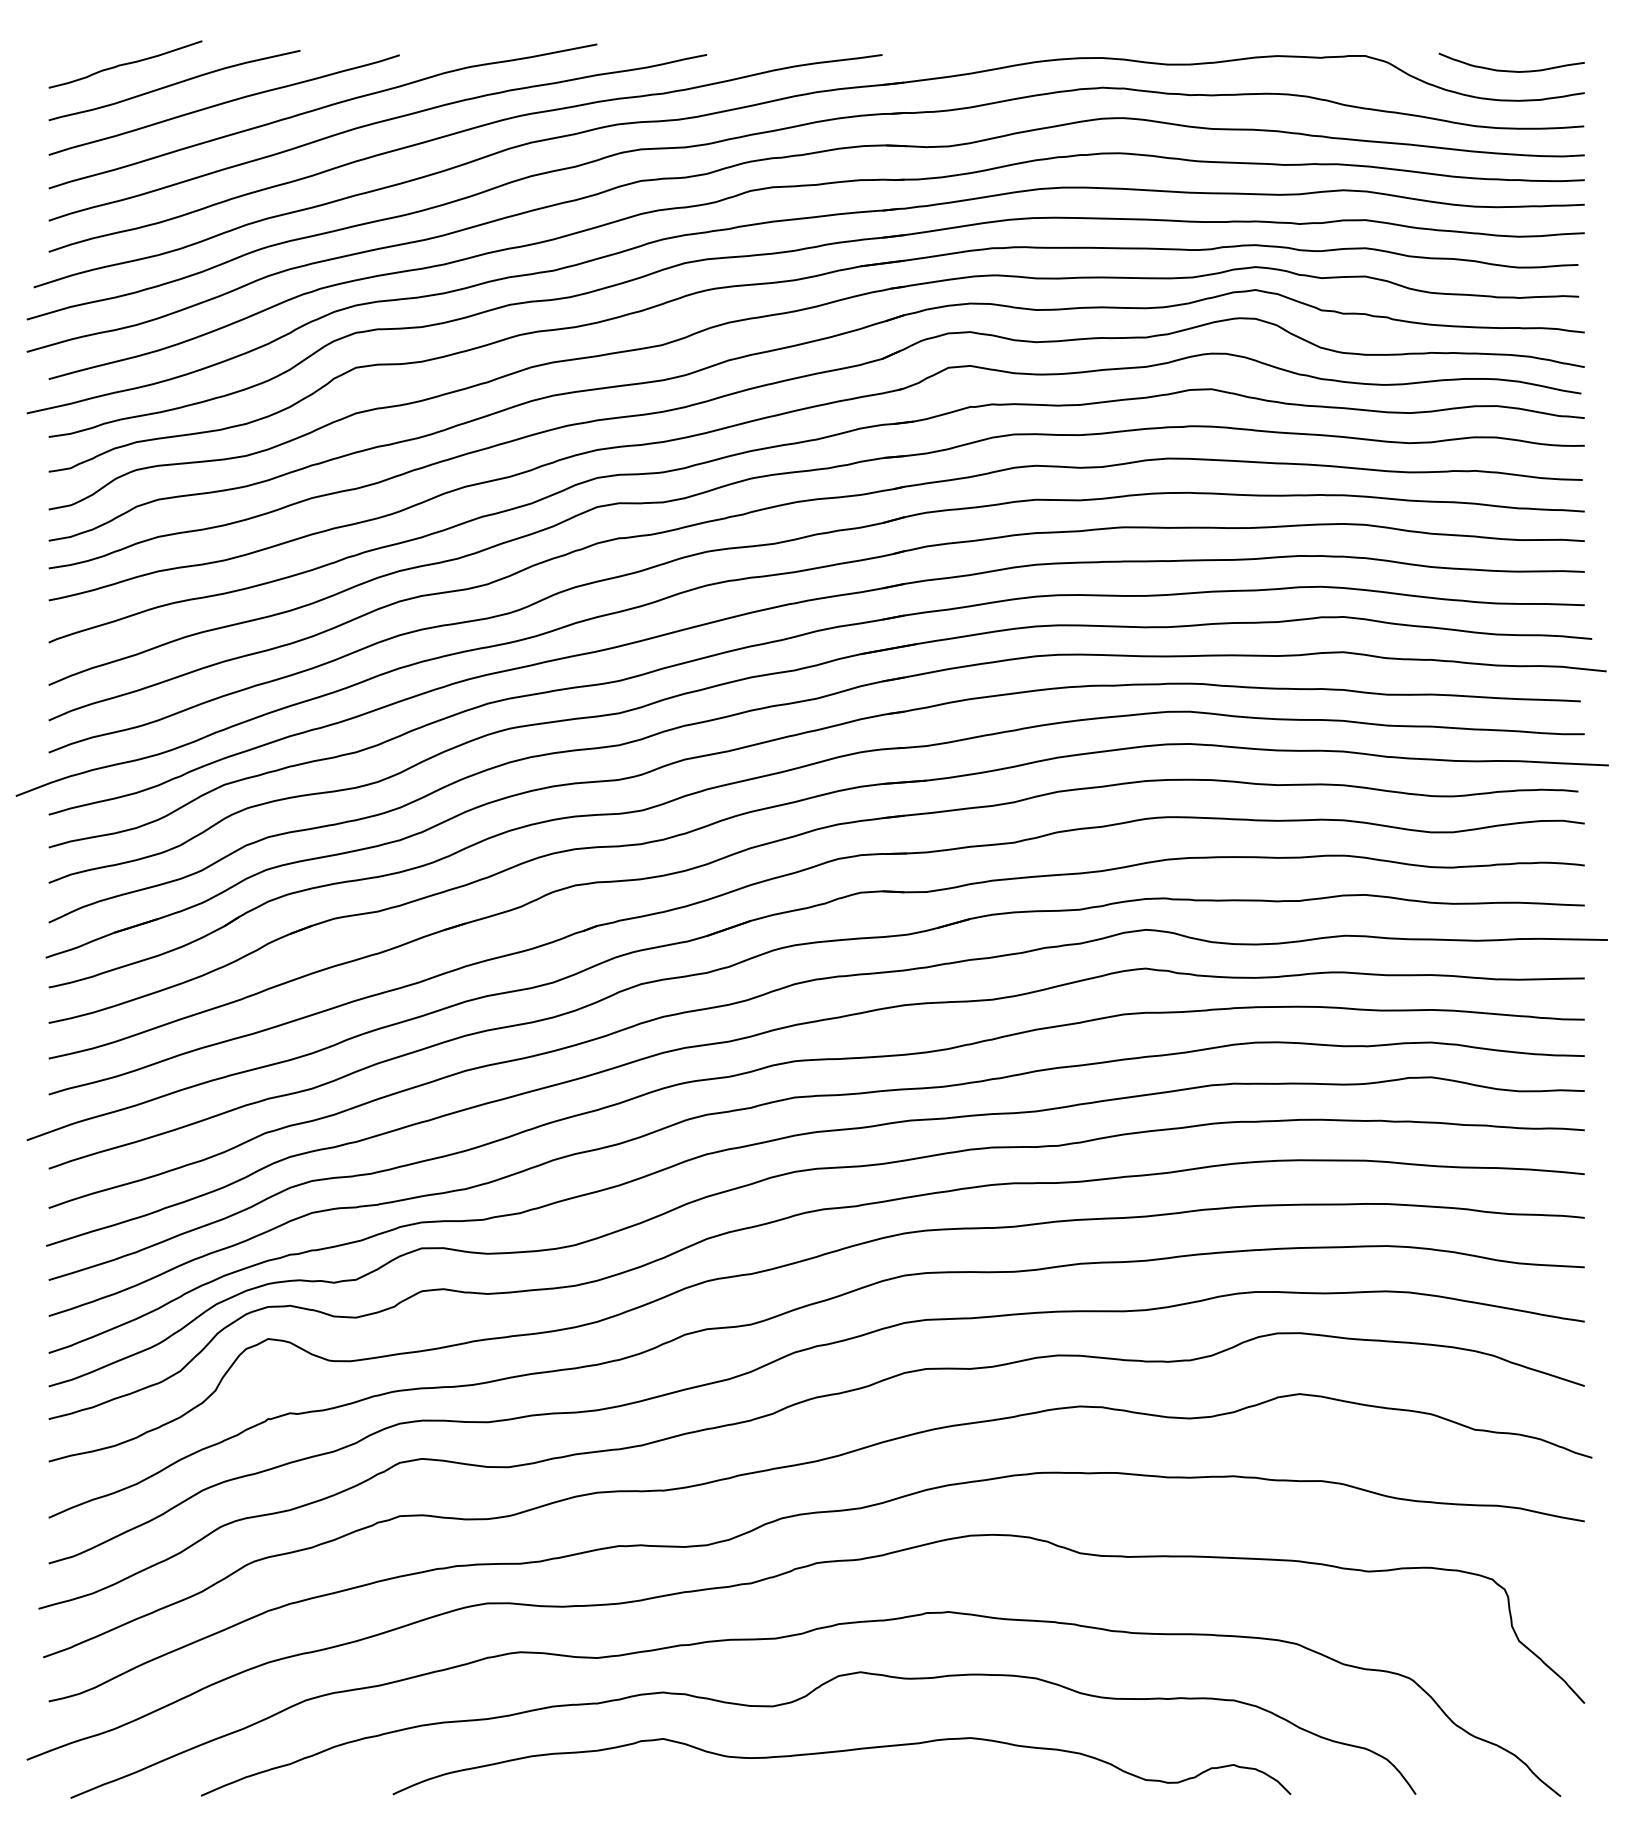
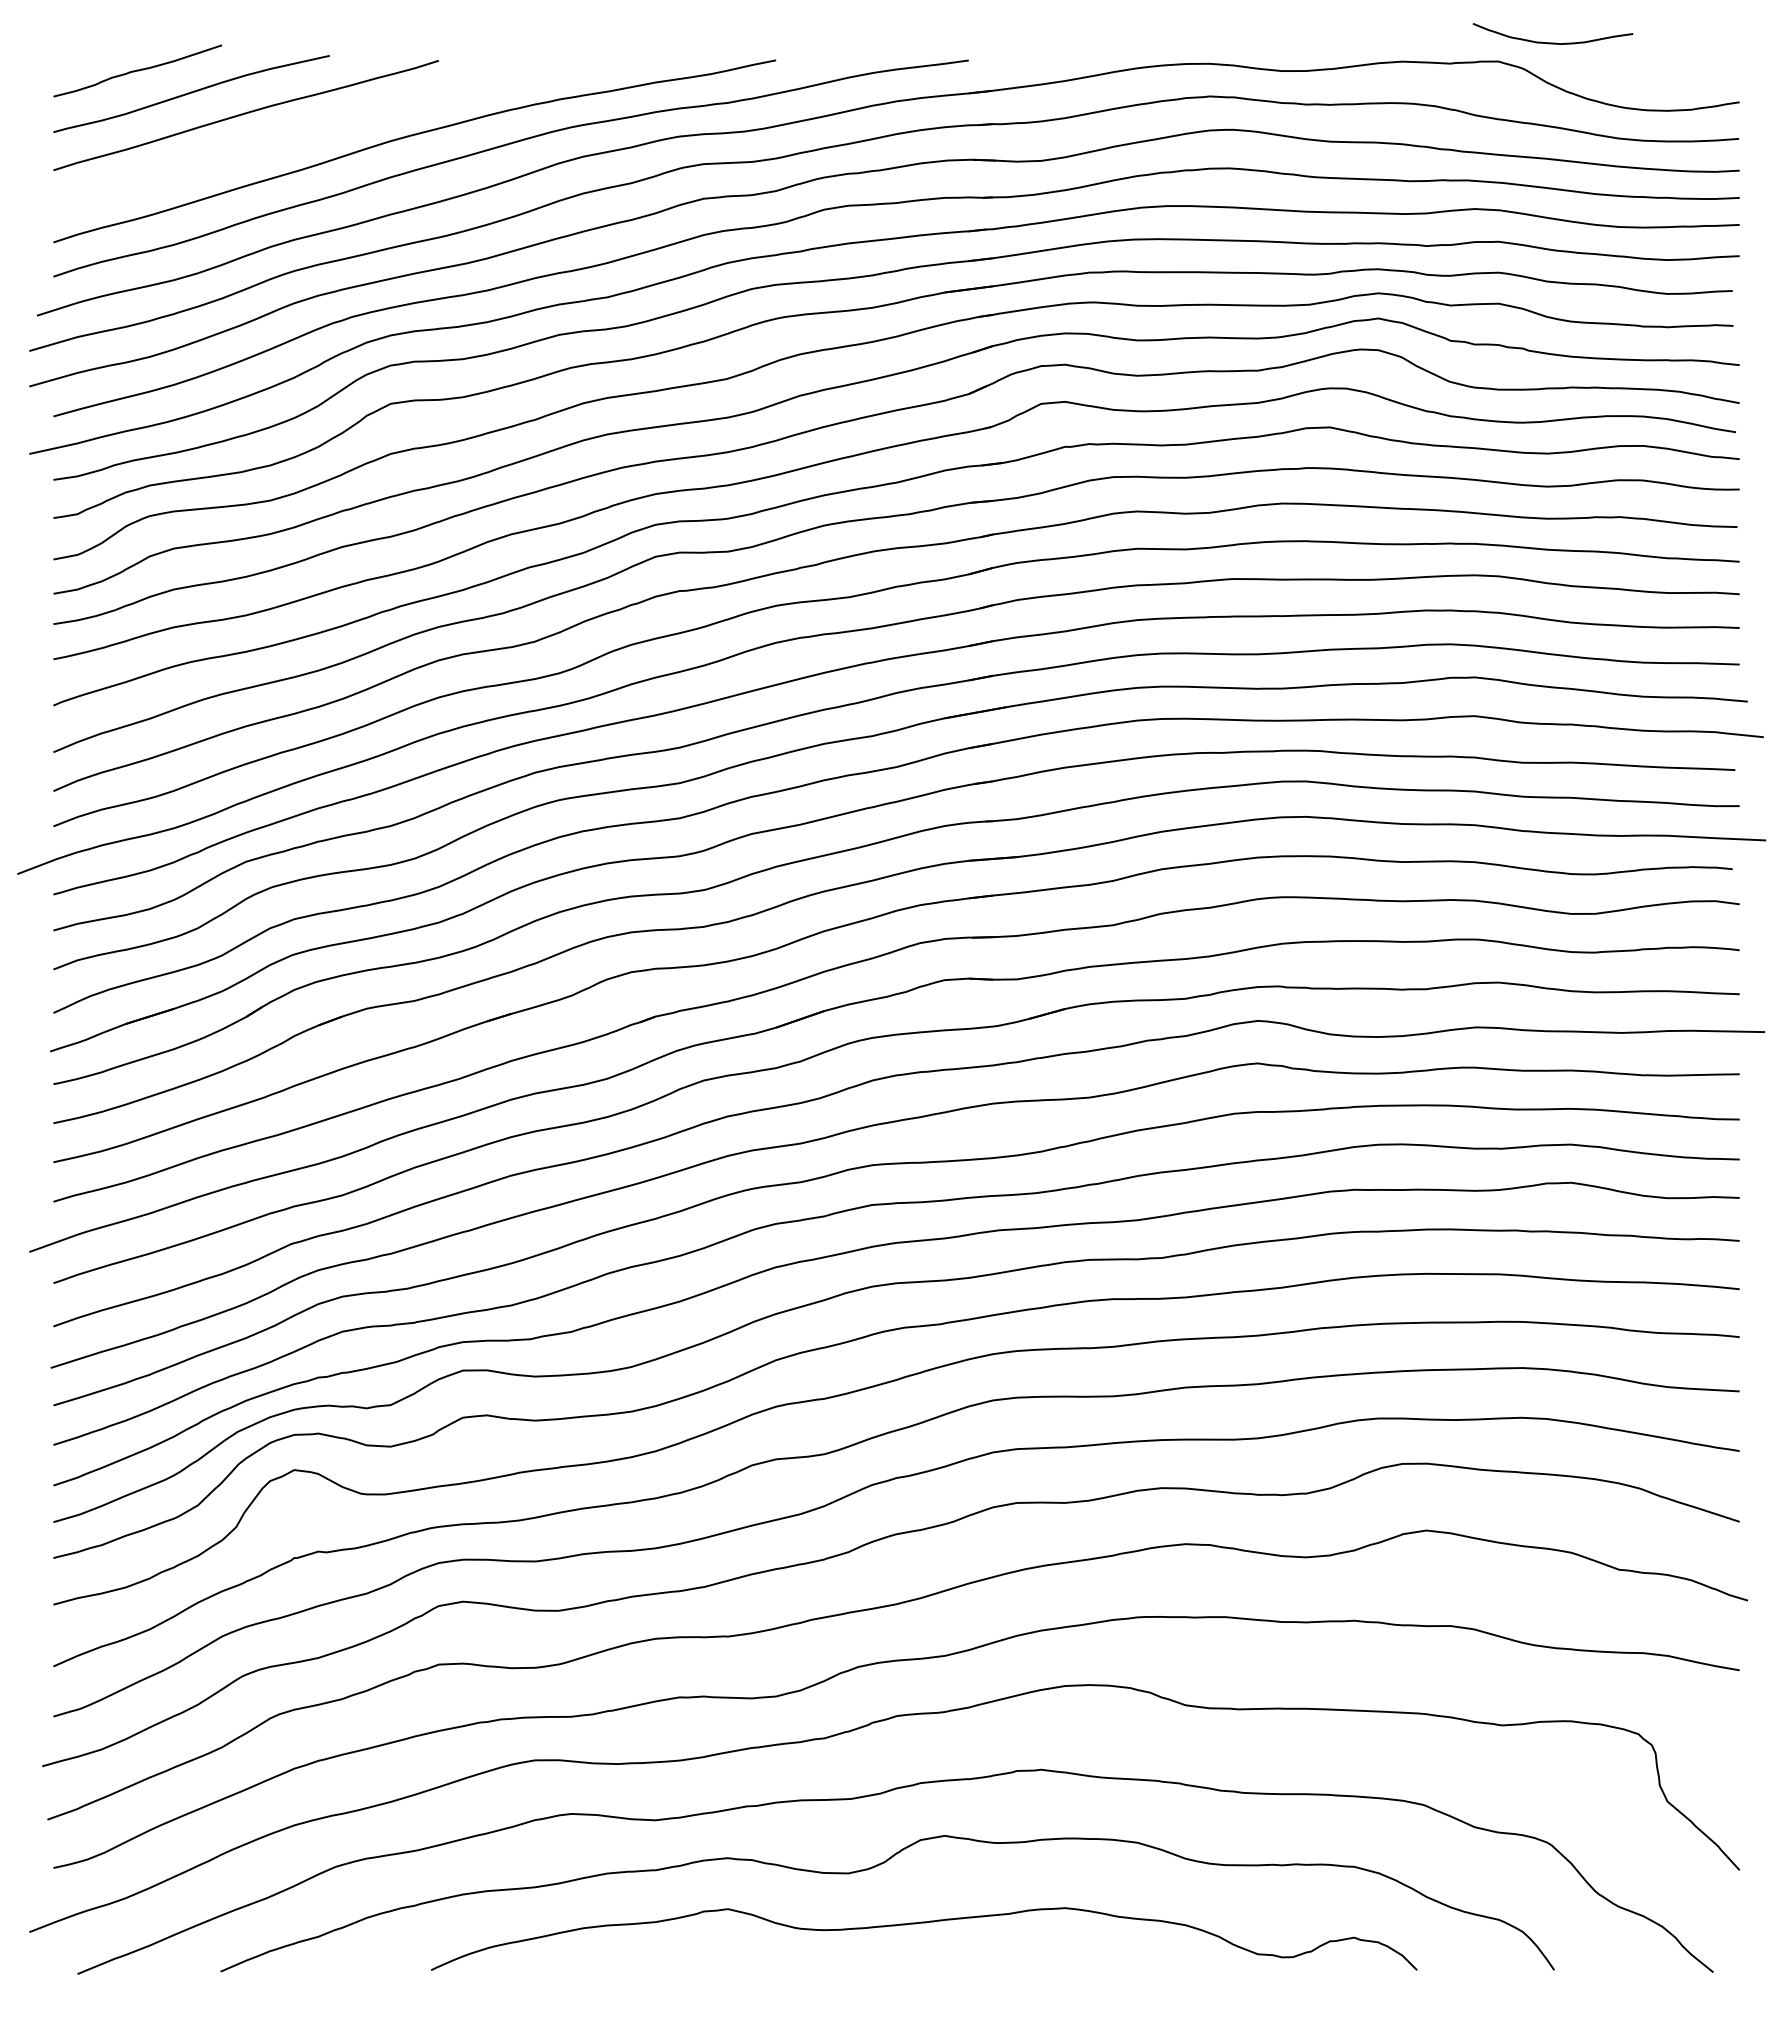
curve: (1511, 70) -> (1552, 42), moved
curve: (320, 109) -> (351, 120), removed

